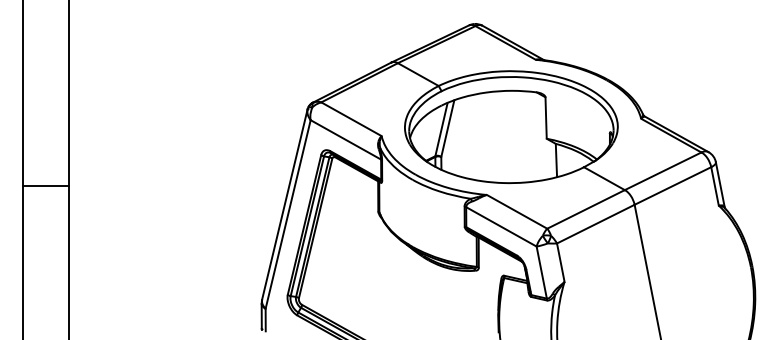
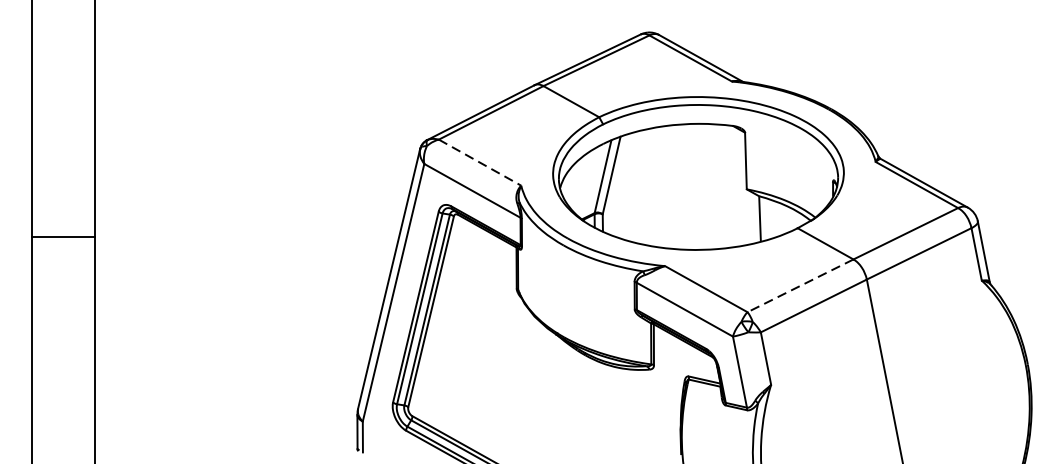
line: (351, 119) -> (480, 163), solid -> dashed
line: (46, 185) -> (63, 236), moved
line: (585, 209) -> (799, 285), solid -> dashed

